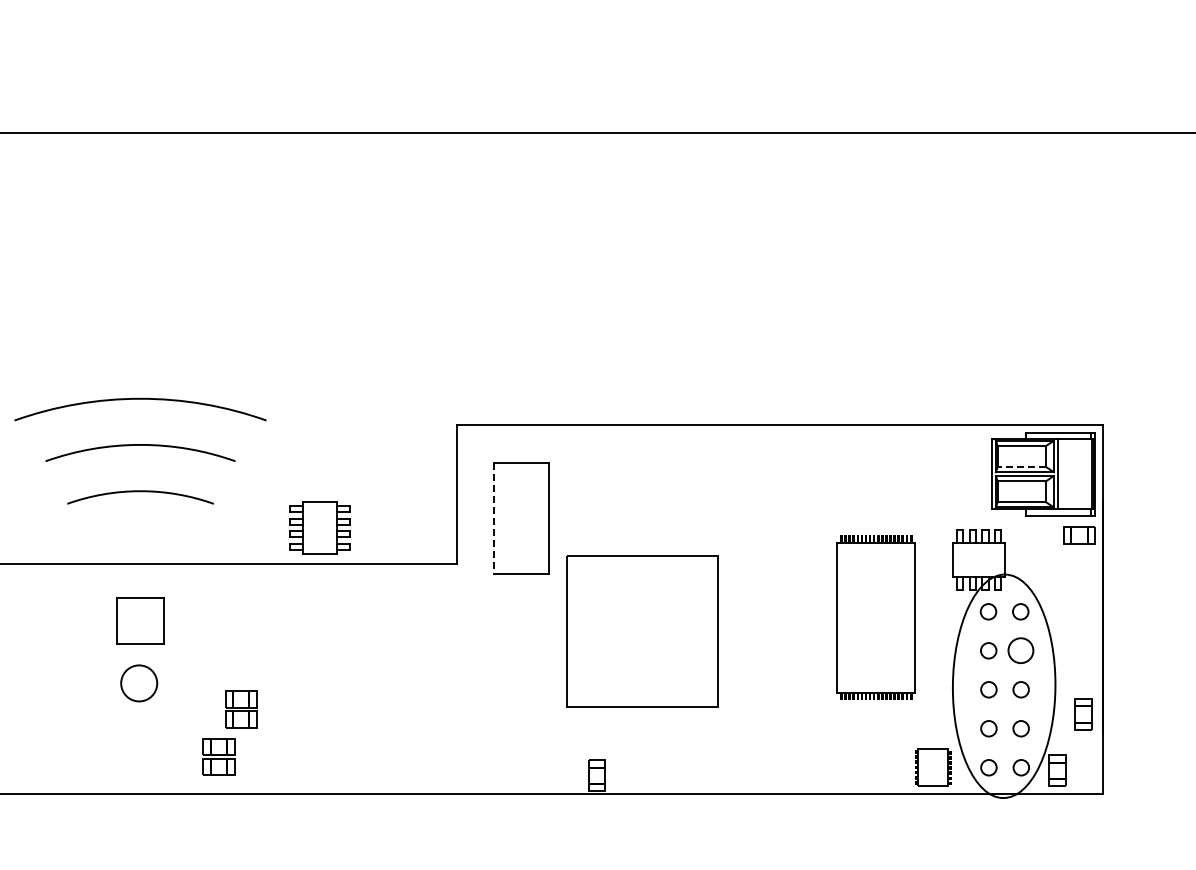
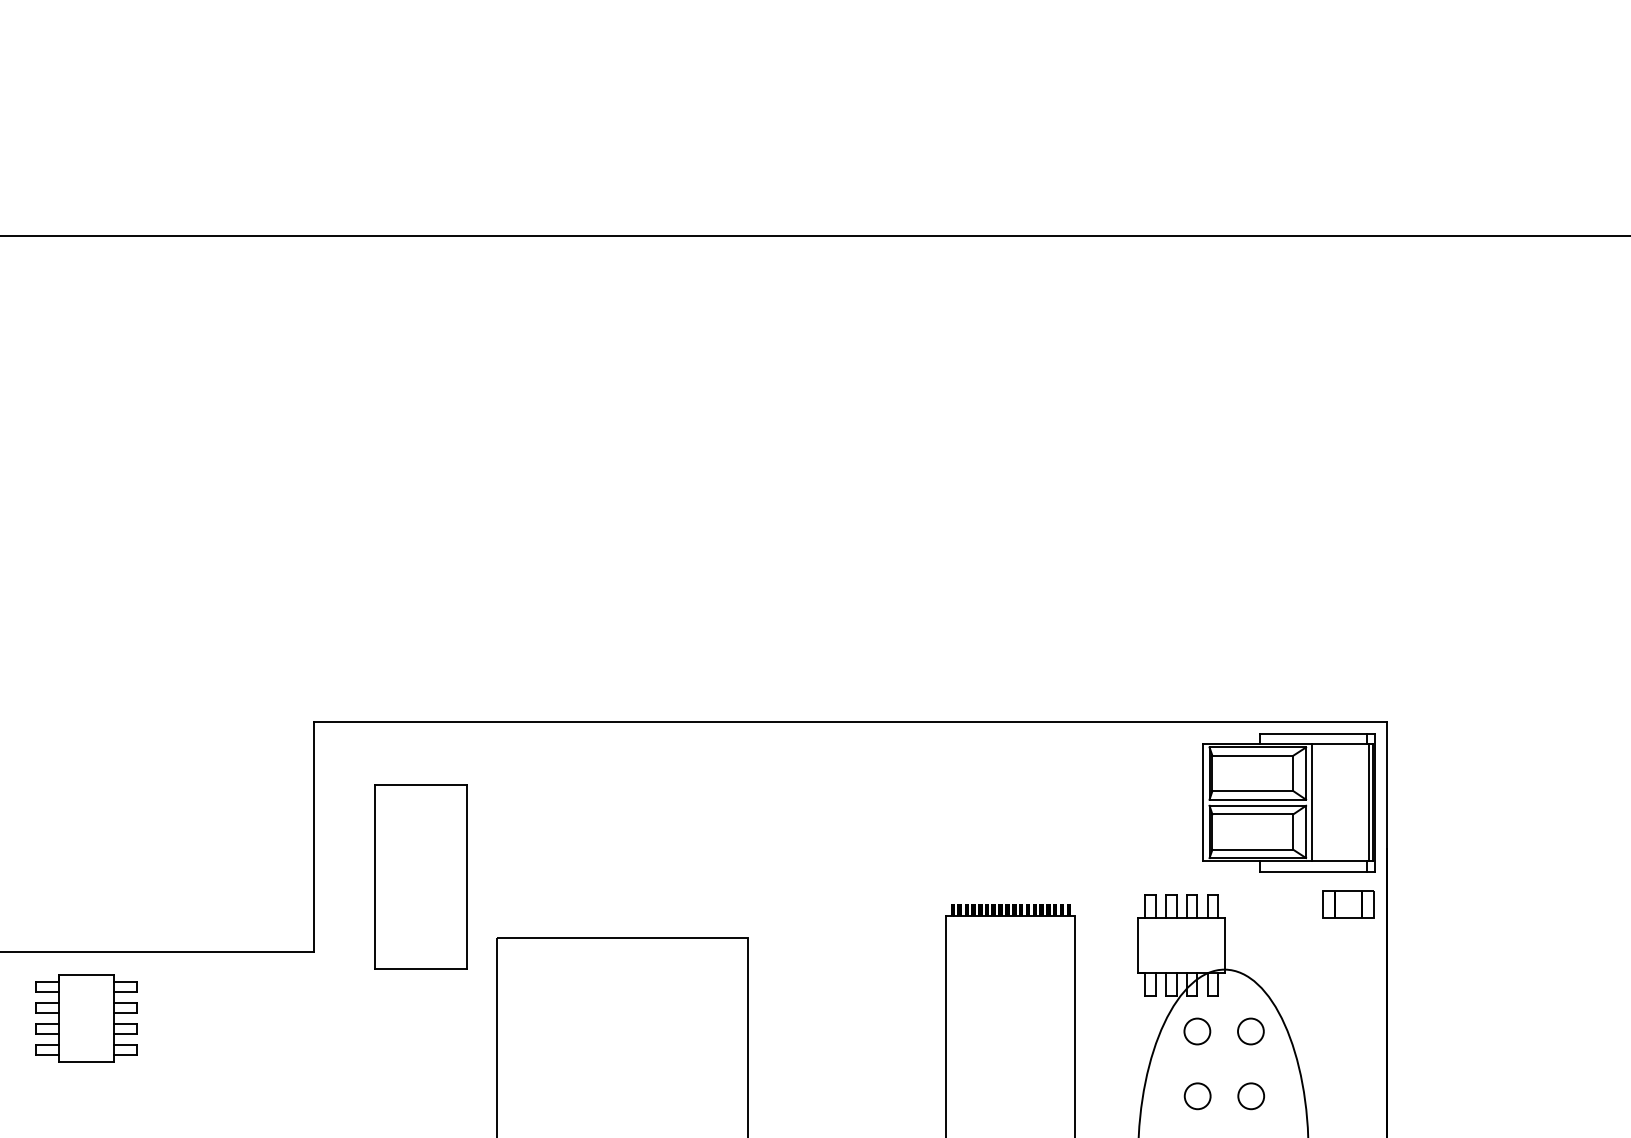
line: (1021, 467) -> (1252, 791), dashed -> solid
line: (493, 519) -> (374, 878), dashed -> solid
part: (319, 527) -> (85, 1017), moved
circle: (1020, 650) -> (1250, 1095), size x0.62

